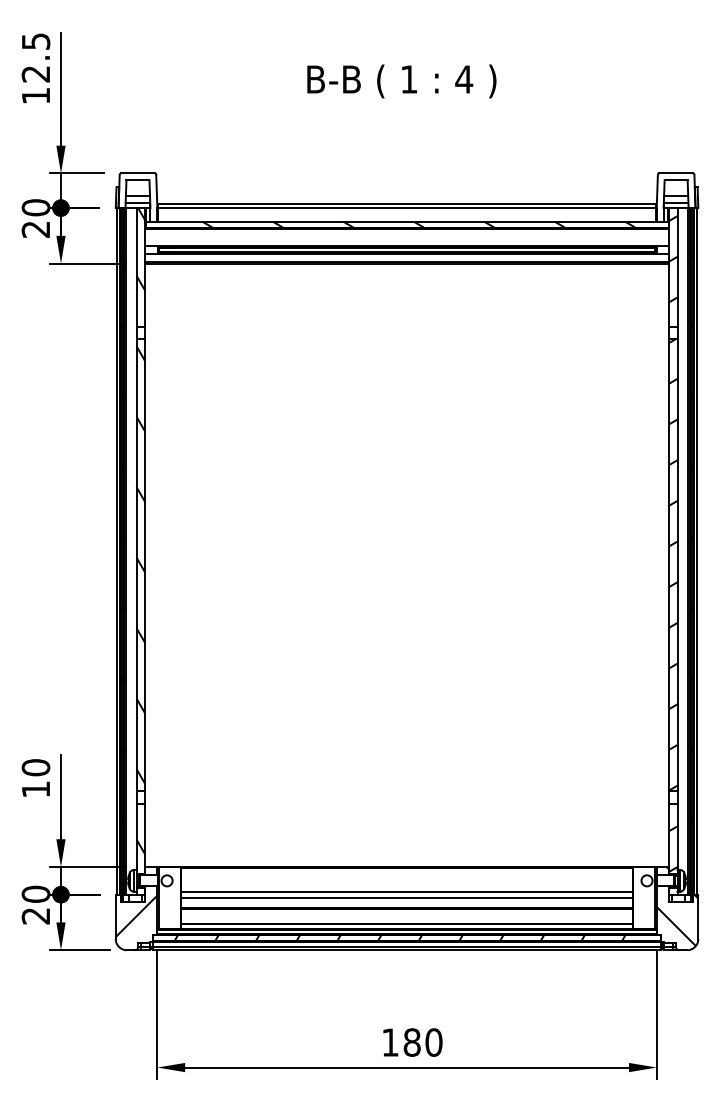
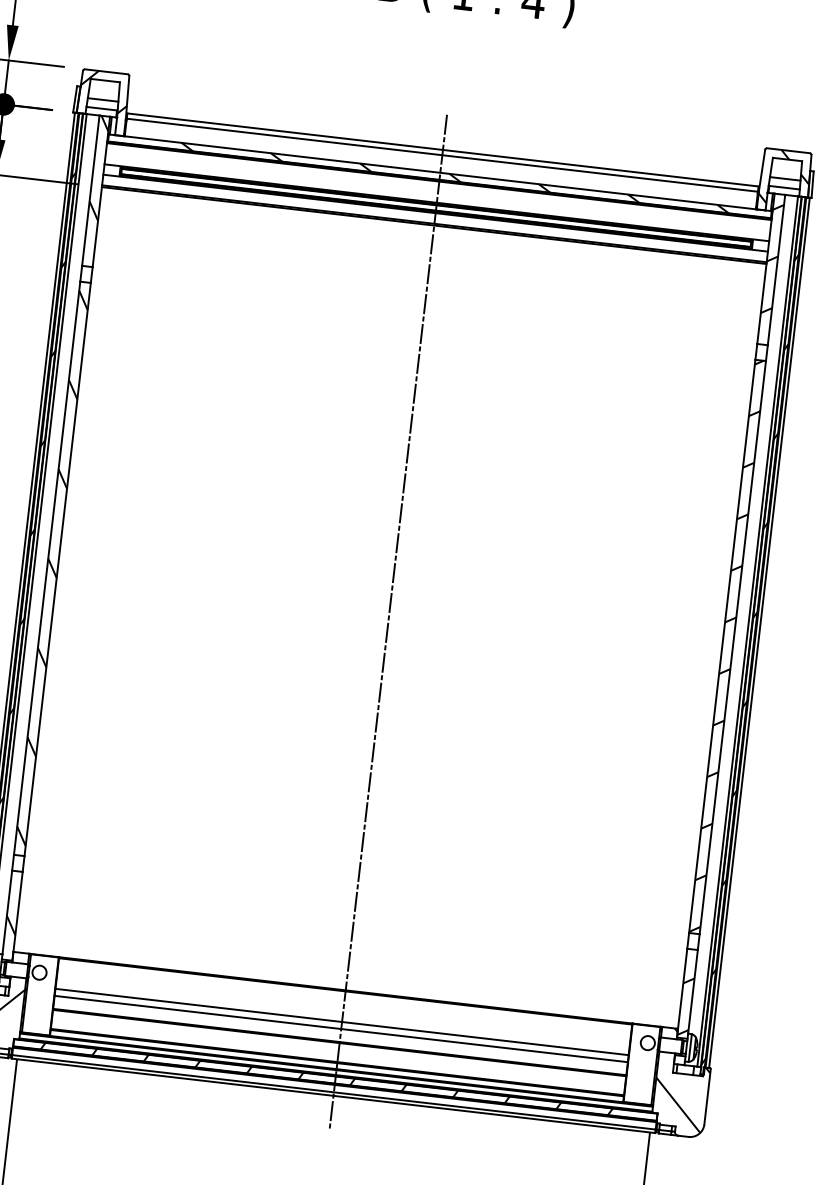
hatch: (138, 189) -> (104, 92), added
hatch: (675, 194) -> (784, 177), added
line: (407, 576) -> (388, 622), added

